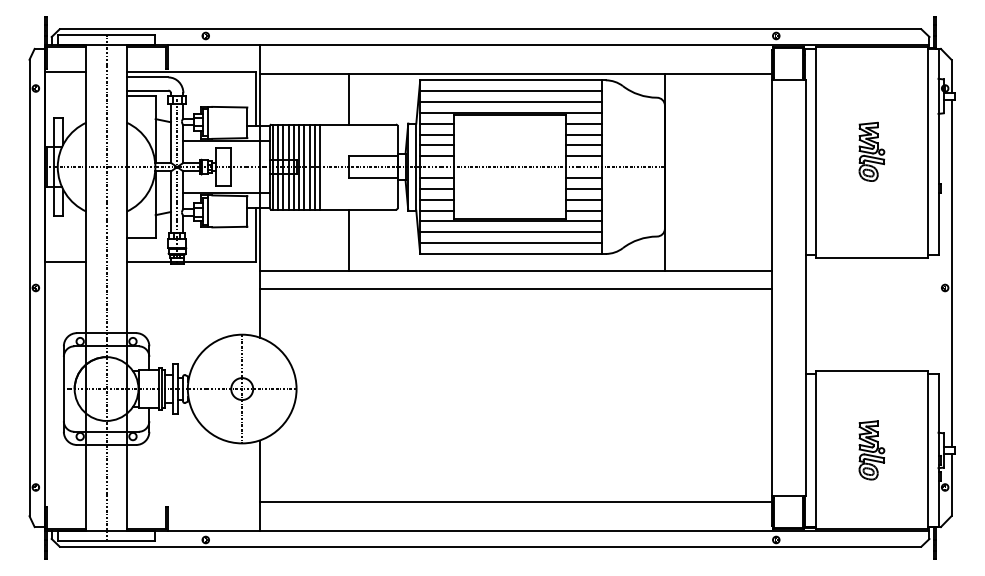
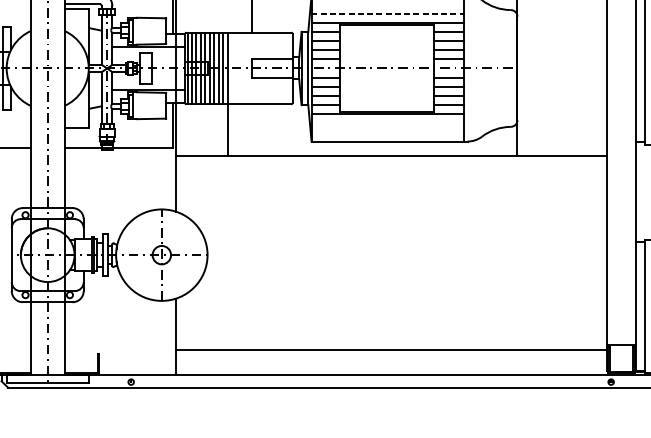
line: (510, 91) -> (387, 4), removed
line: (511, 102) -> (388, 14), solid -> dashed
line: (510, 232) -> (387, 123), removed
line: (349, 239) -> (228, 129), moved
line: (510, 243) -> (387, 132), removed
line: (515, 289) -> (391, 171), removed

